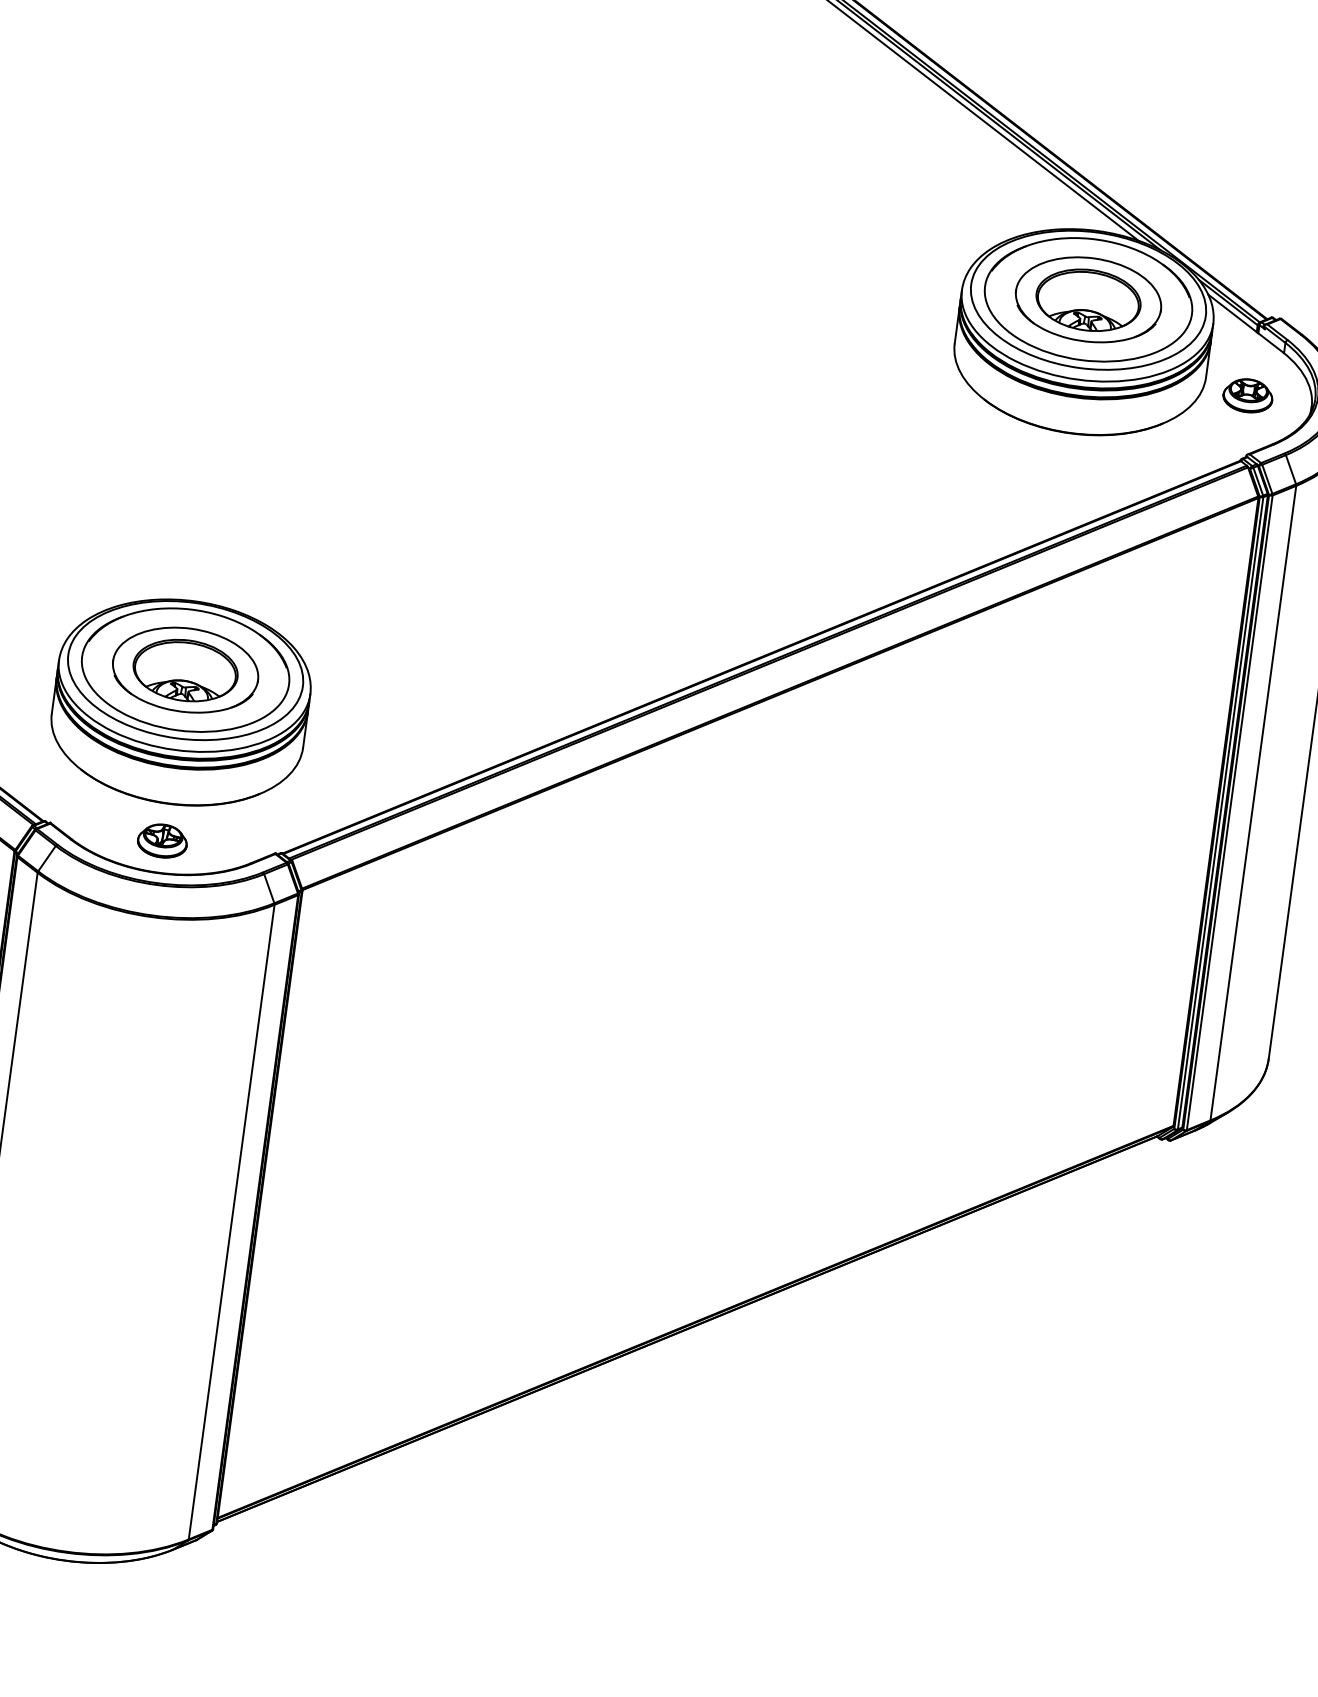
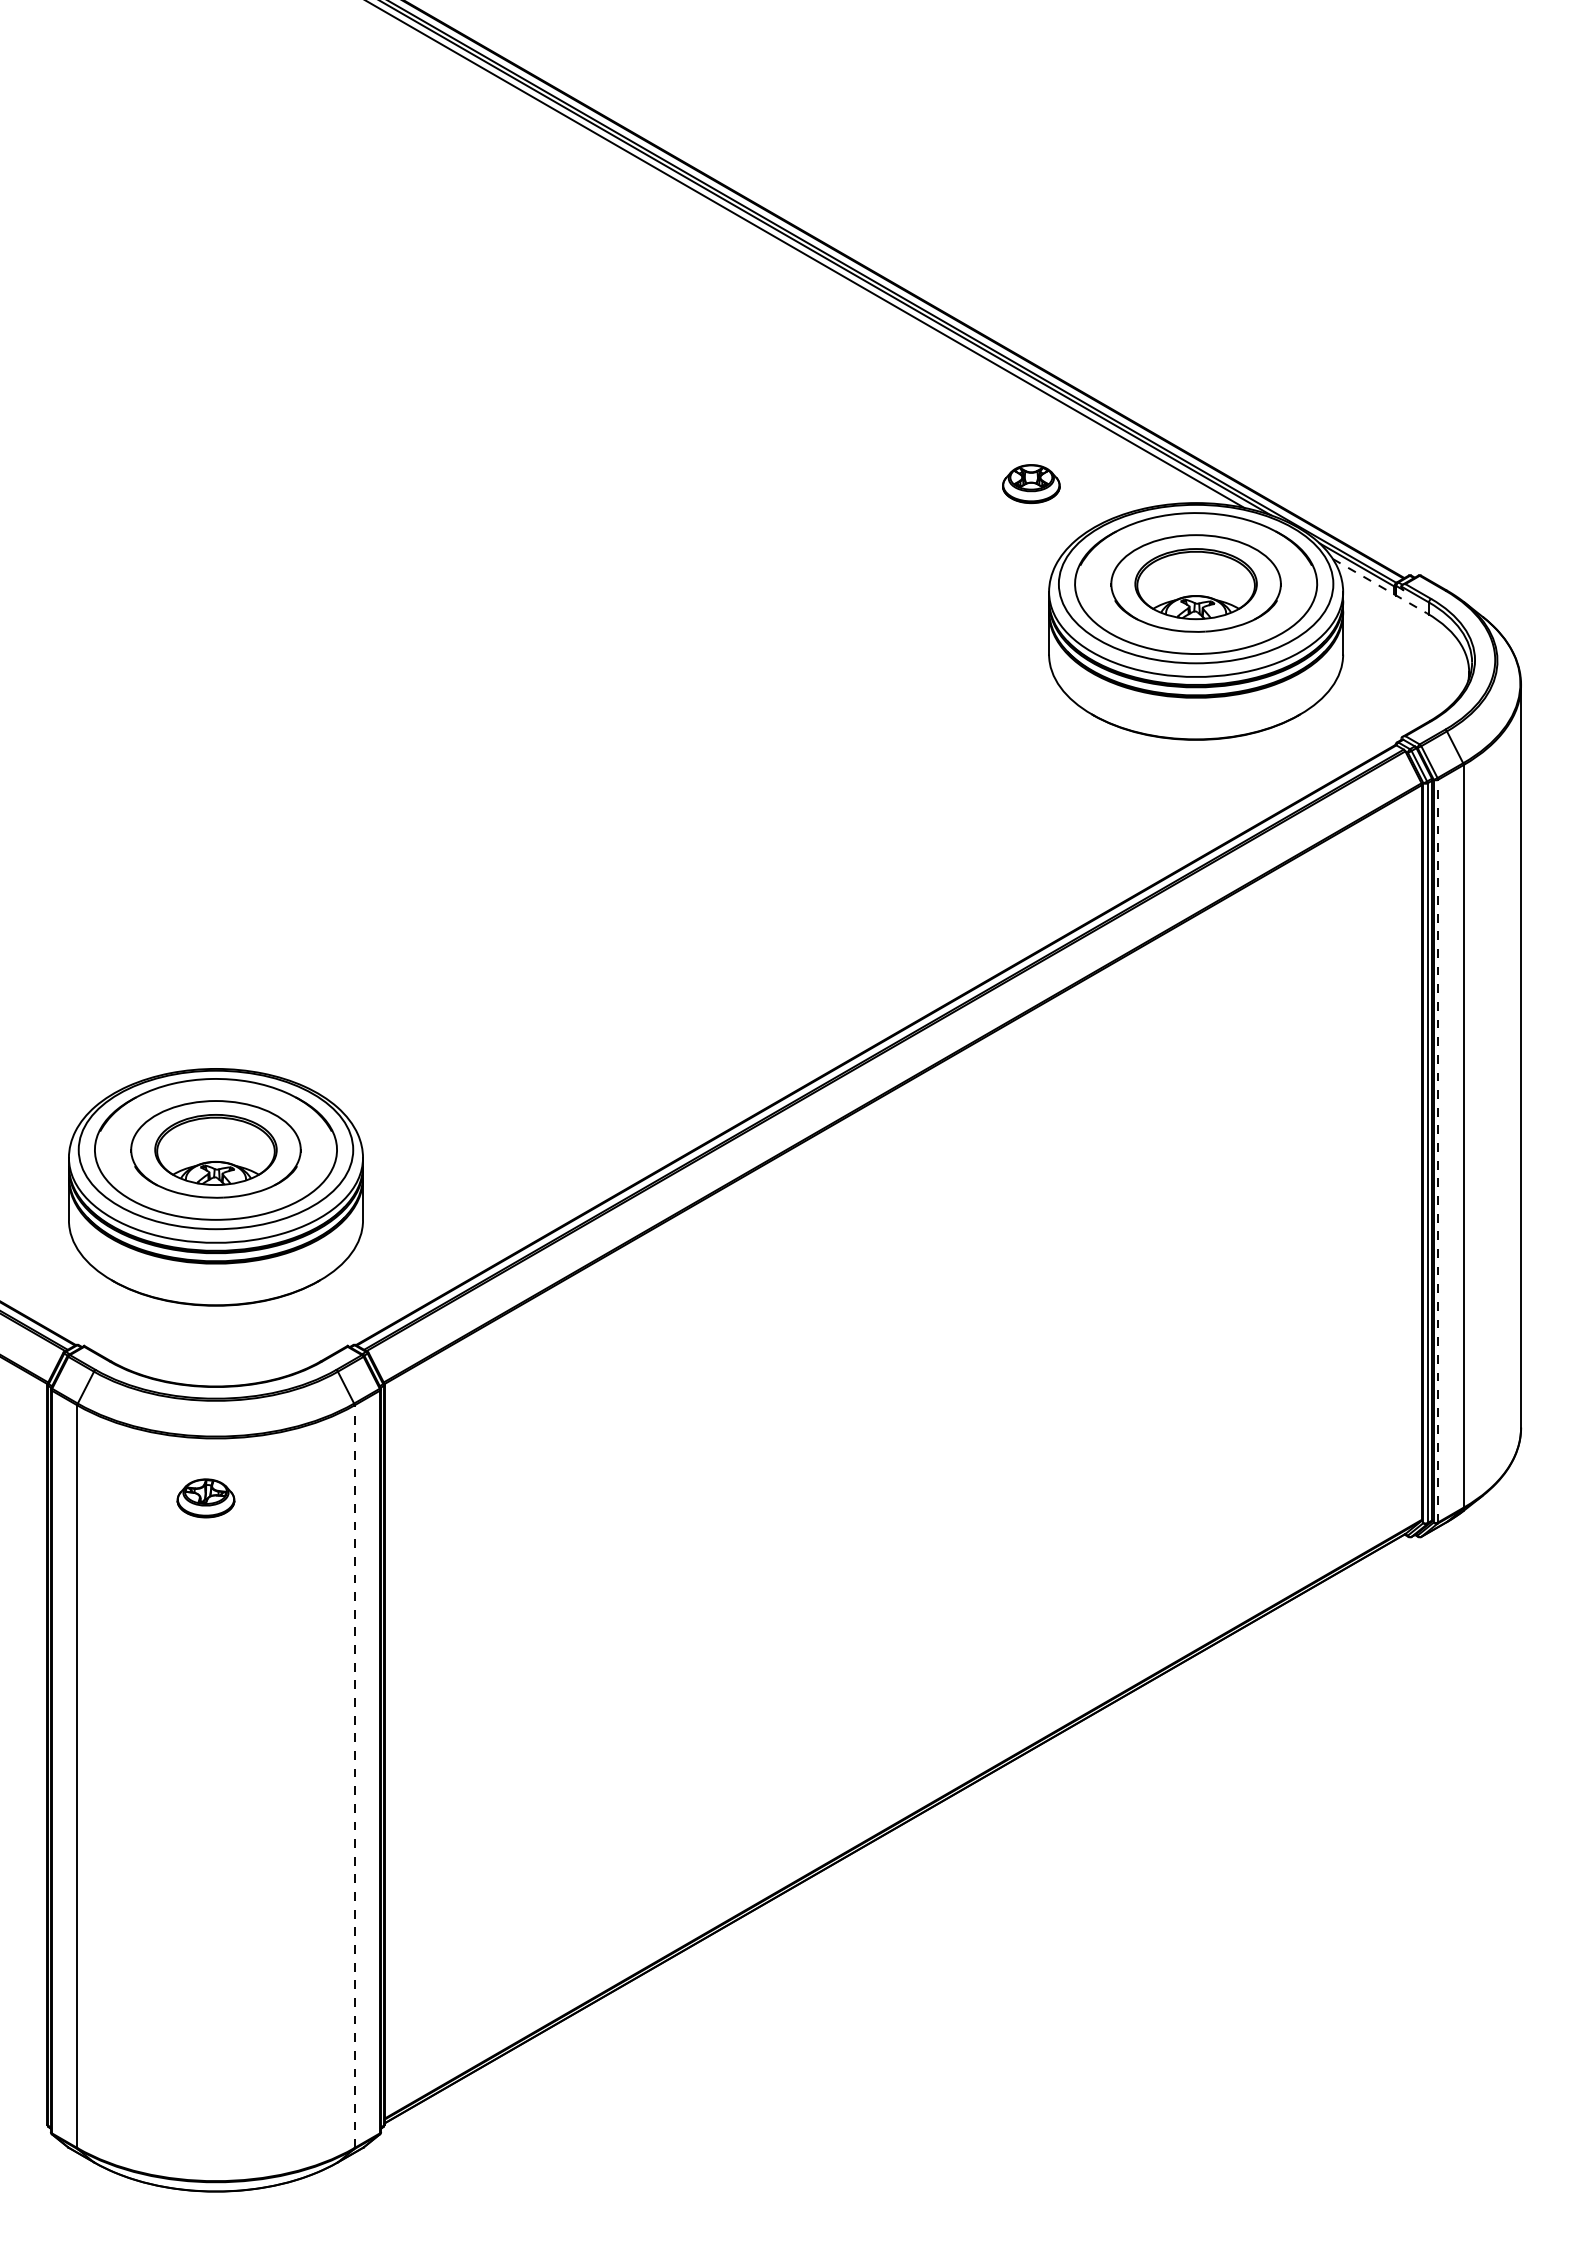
line: (1245, 323) -> (1380, 586), solid -> dashed
part: (1248, 395) -> (1031, 483), moved
line: (1230, 812) -> (1438, 1150), solid -> dashed
part: (162, 841) -> (205, 1498), moved
line: (231, 1221) -> (354, 1776), solid -> dashed

